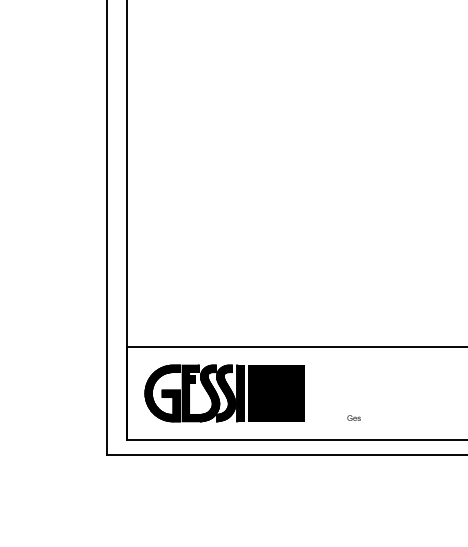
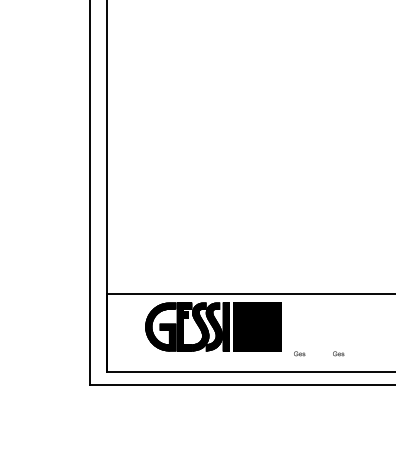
part: (225, 392) -> (213, 326), moved
part: (400, 417) -> (338, 353), added

